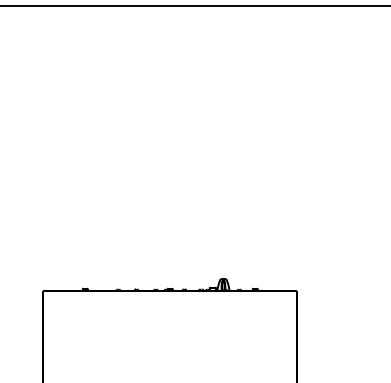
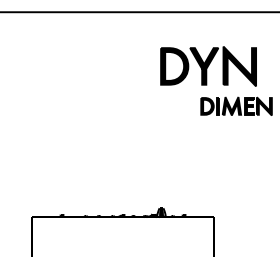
part: (308, 101) -> (222, 80), added

